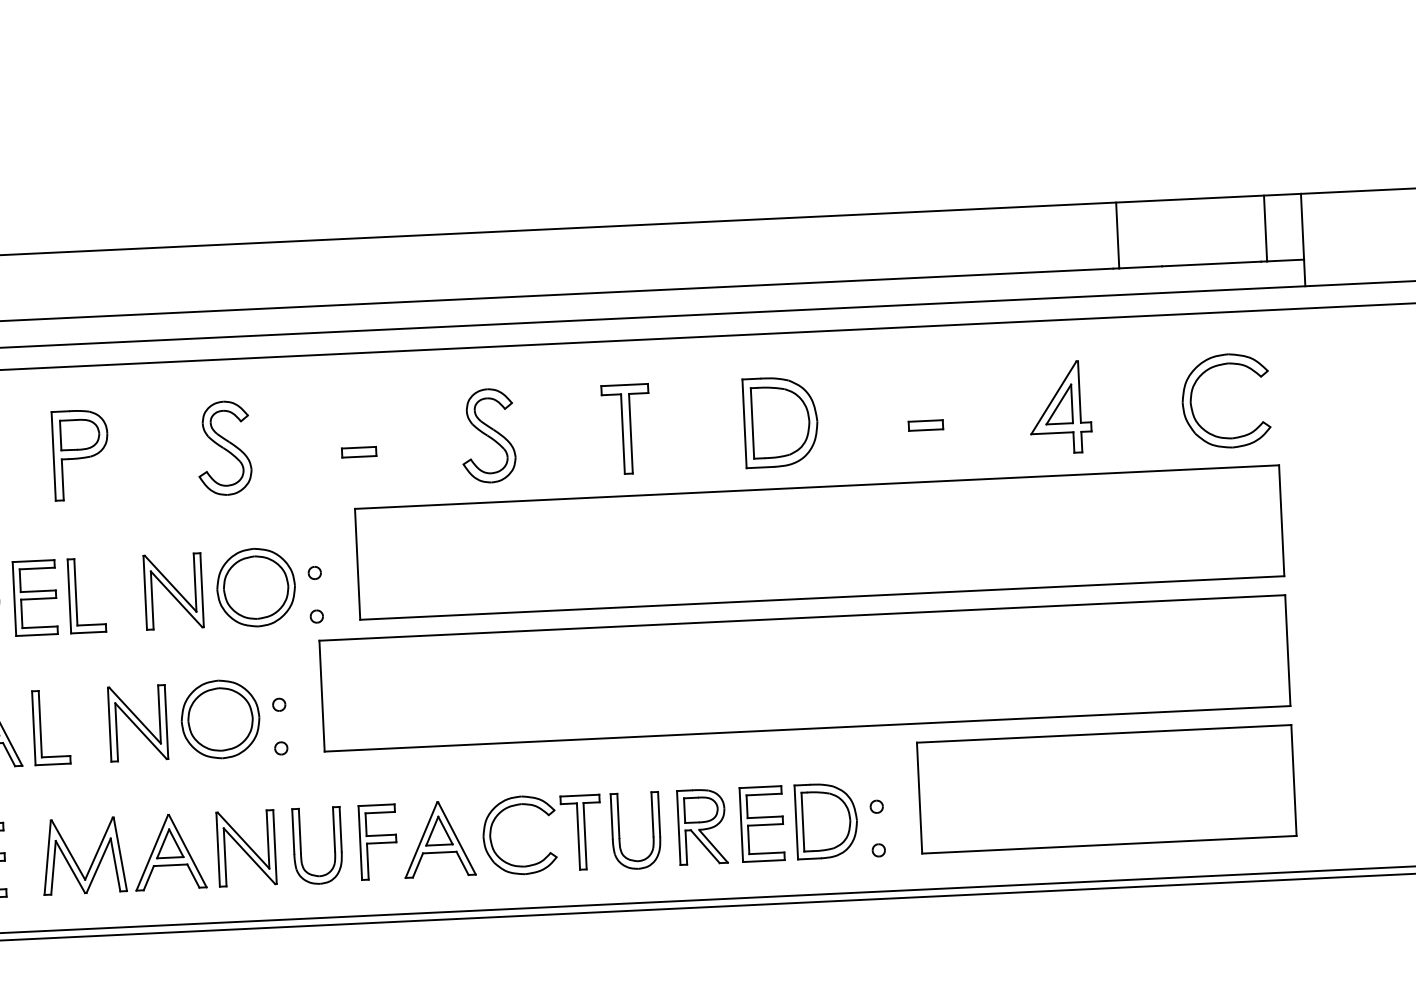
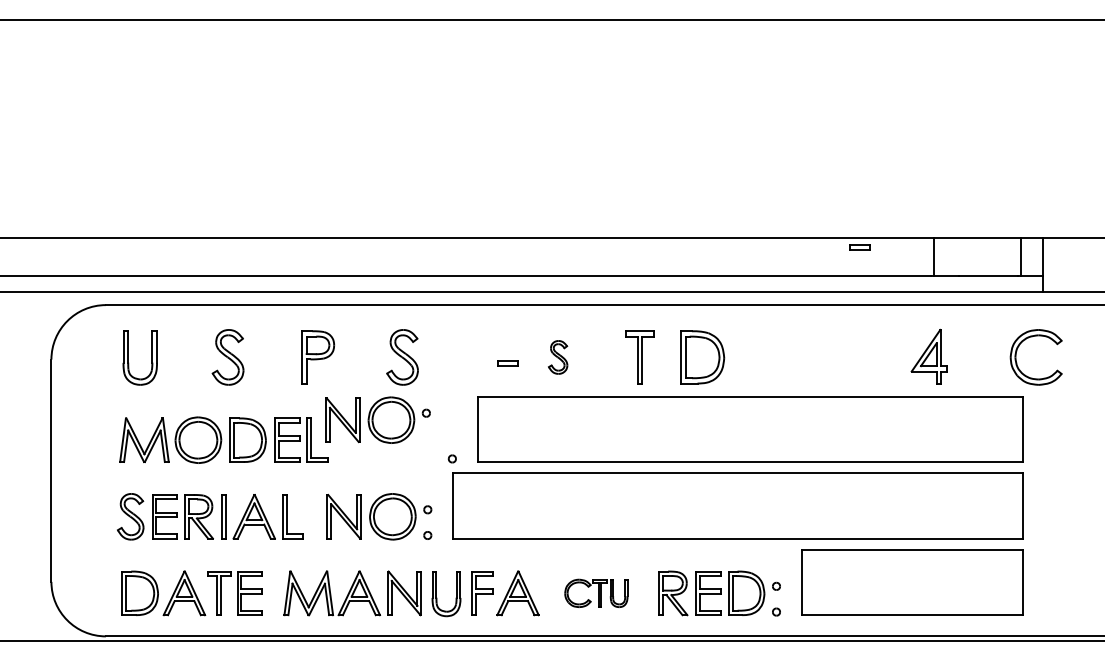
part: (1058, 407) -> (928, 356), moved
part: (1194, 411) -> (1017, 362), moved
part: (780, 422) -> (702, 357), moved
part: (925, 425) -> (859, 247), moved
part: (487, 436) -> (557, 357), size x0.6
part: (358, 452) -> (507, 363), moved
part: (232, 587) -> (377, 419), moved
part: (572, 833) -> (596, 593), size x0.6

